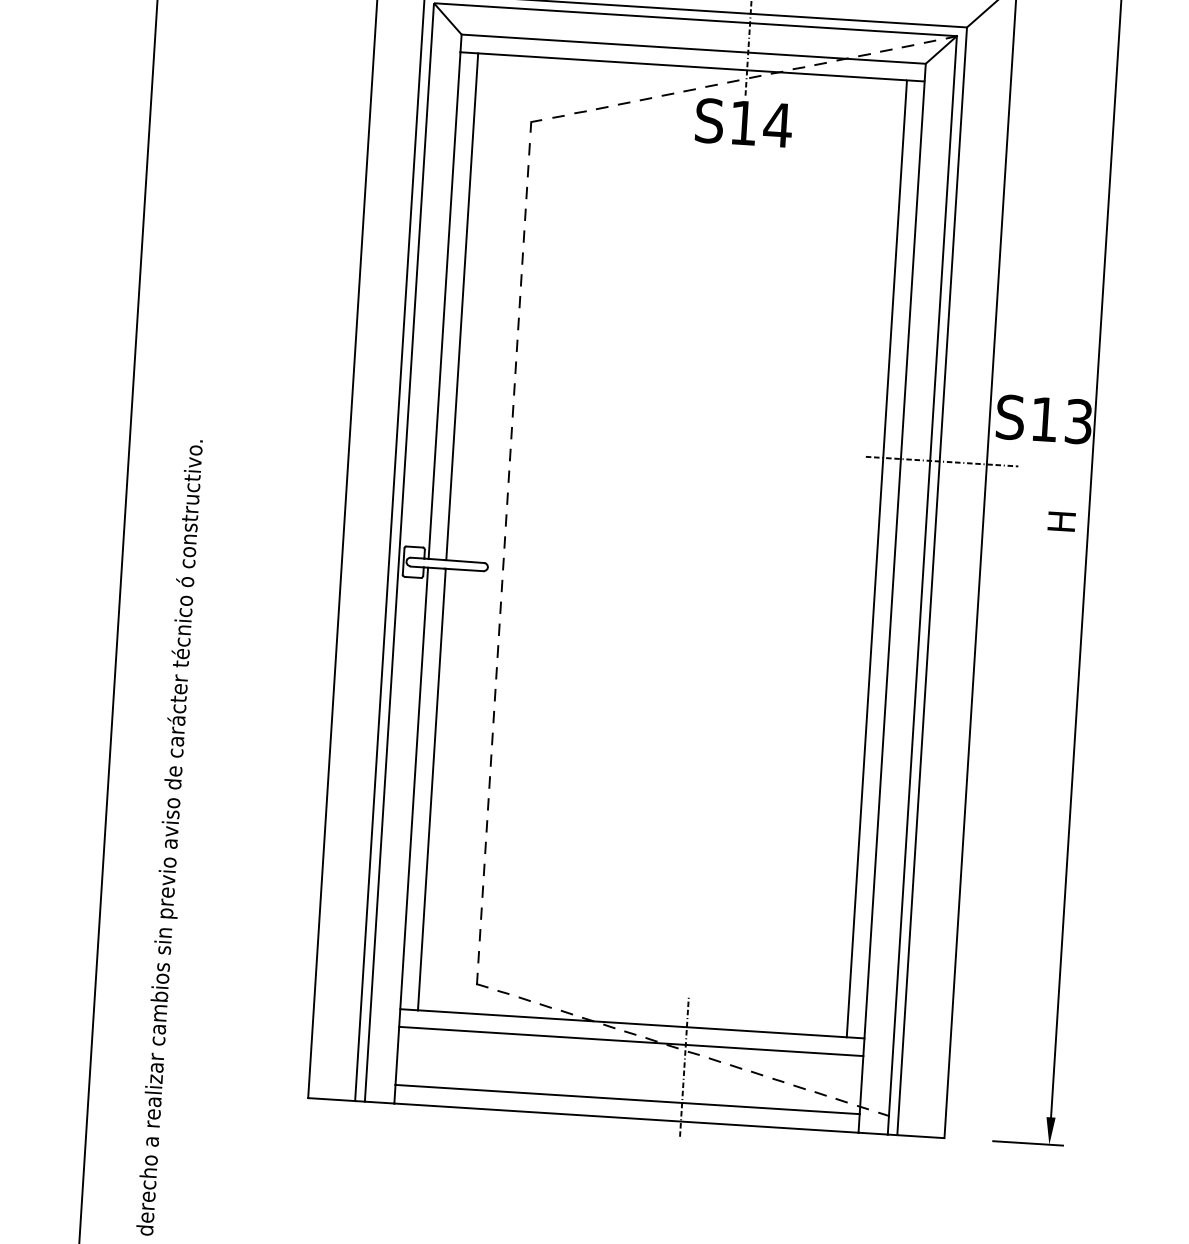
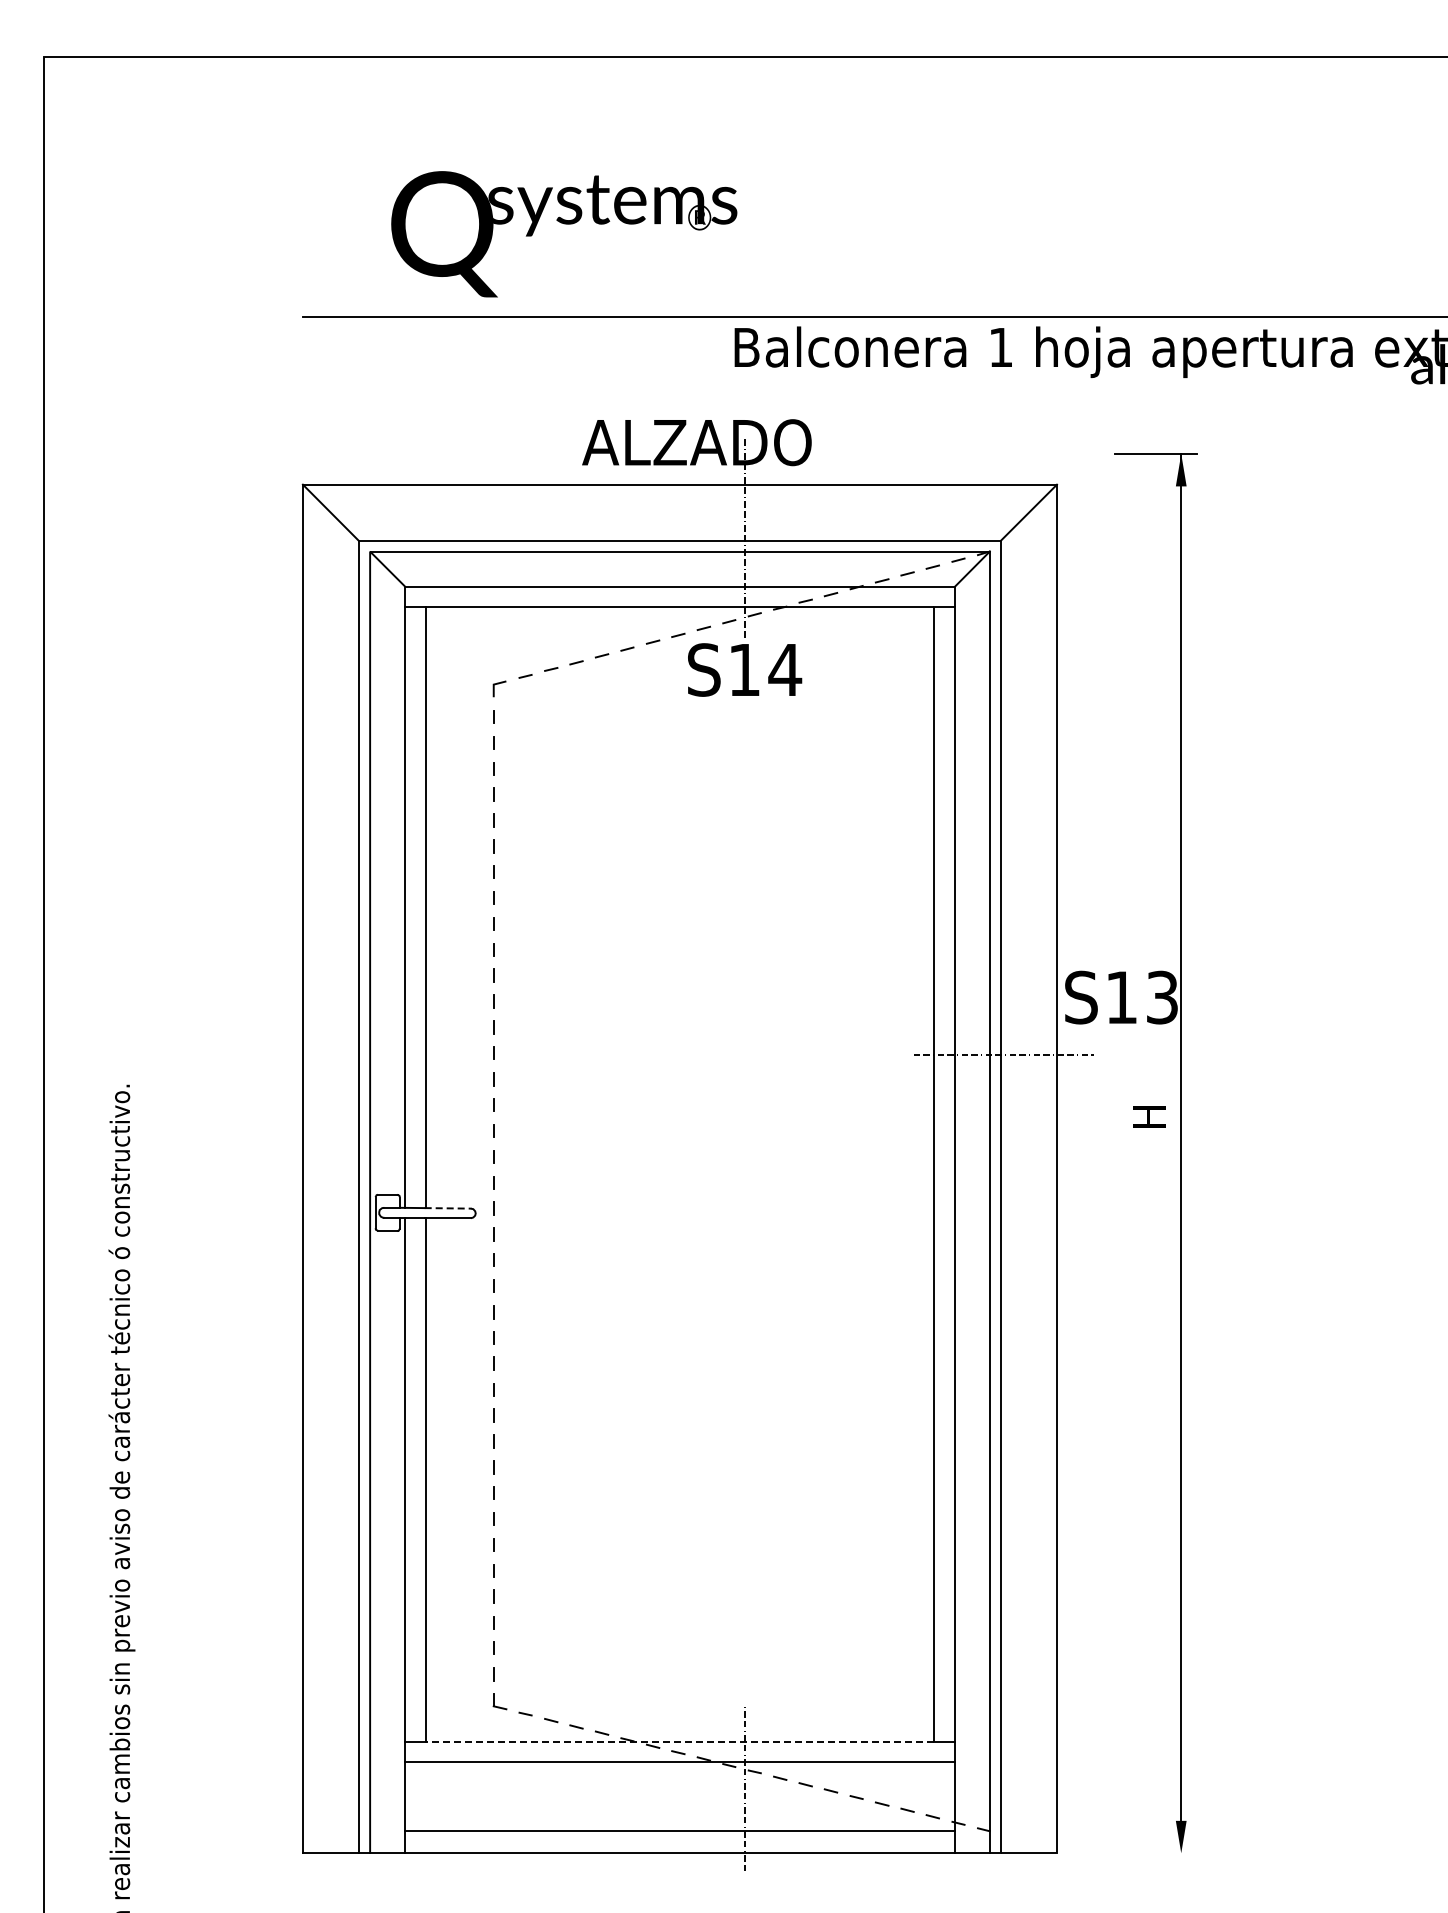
line: (465, 561) -> (448, 1208), solid -> dashed
line: (631, 1023) -> (679, 1741), solid -> dashed
line: (1027, 1143) -> (1155, 1853), removed

